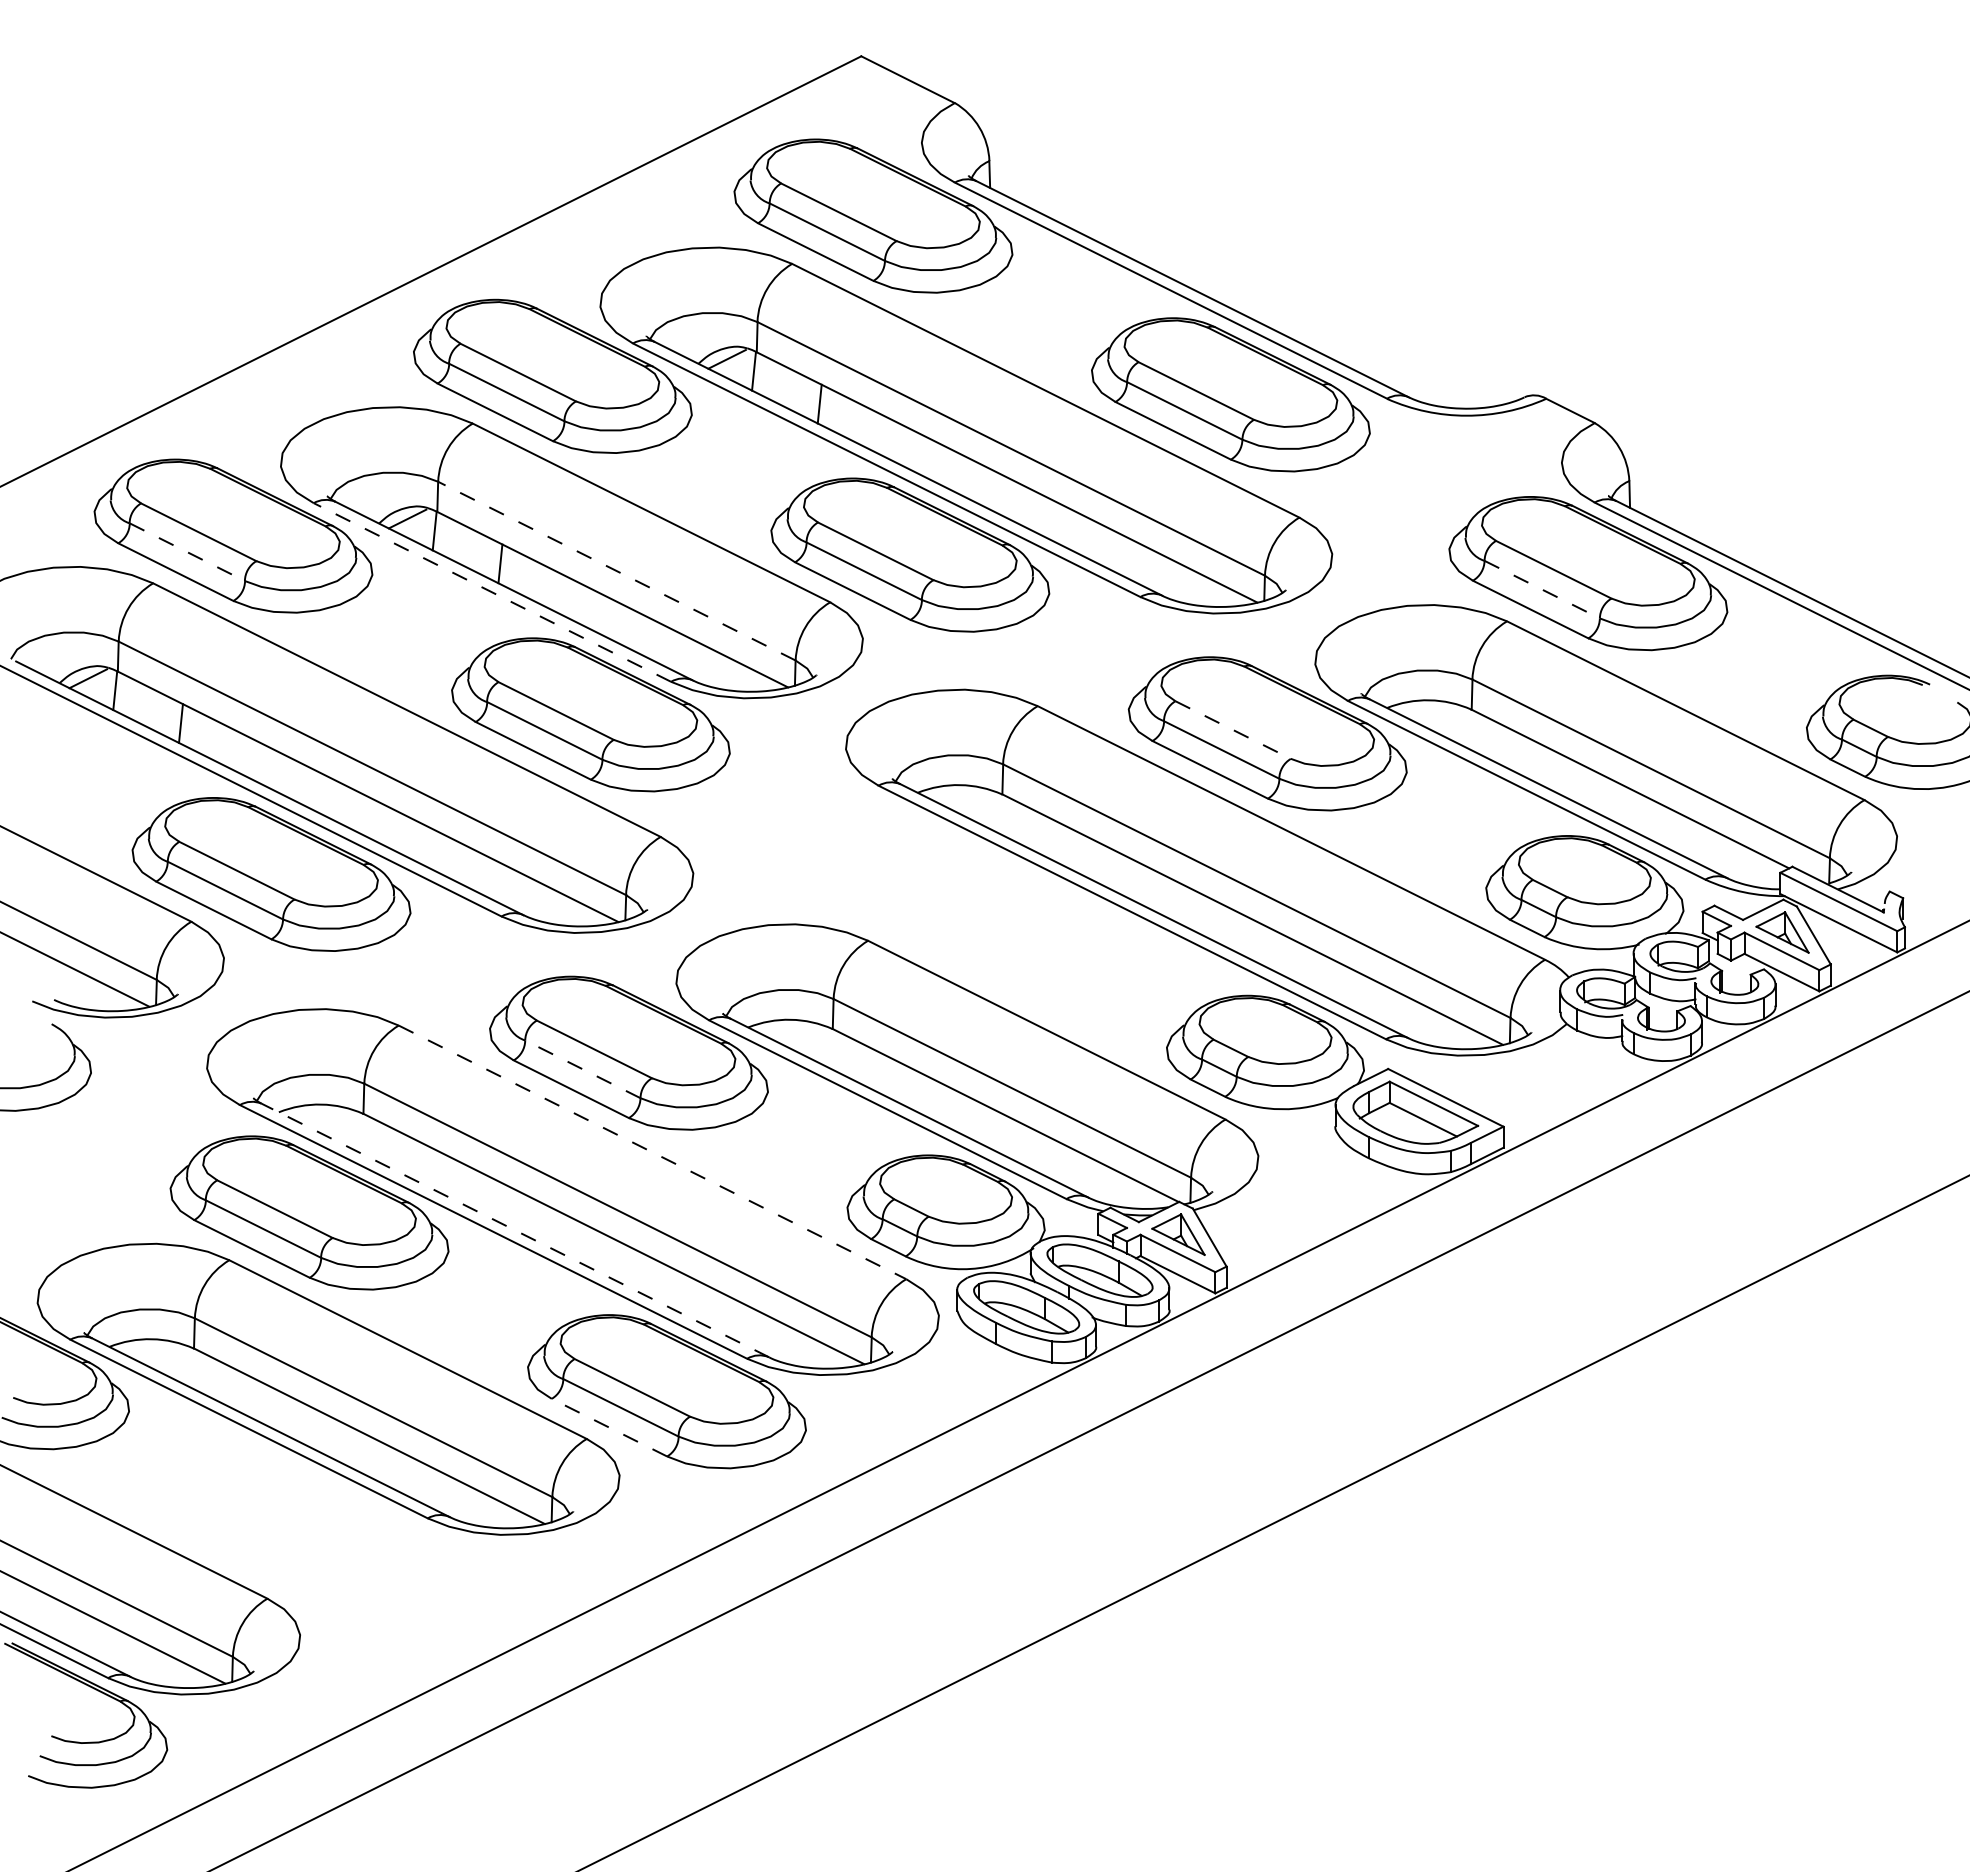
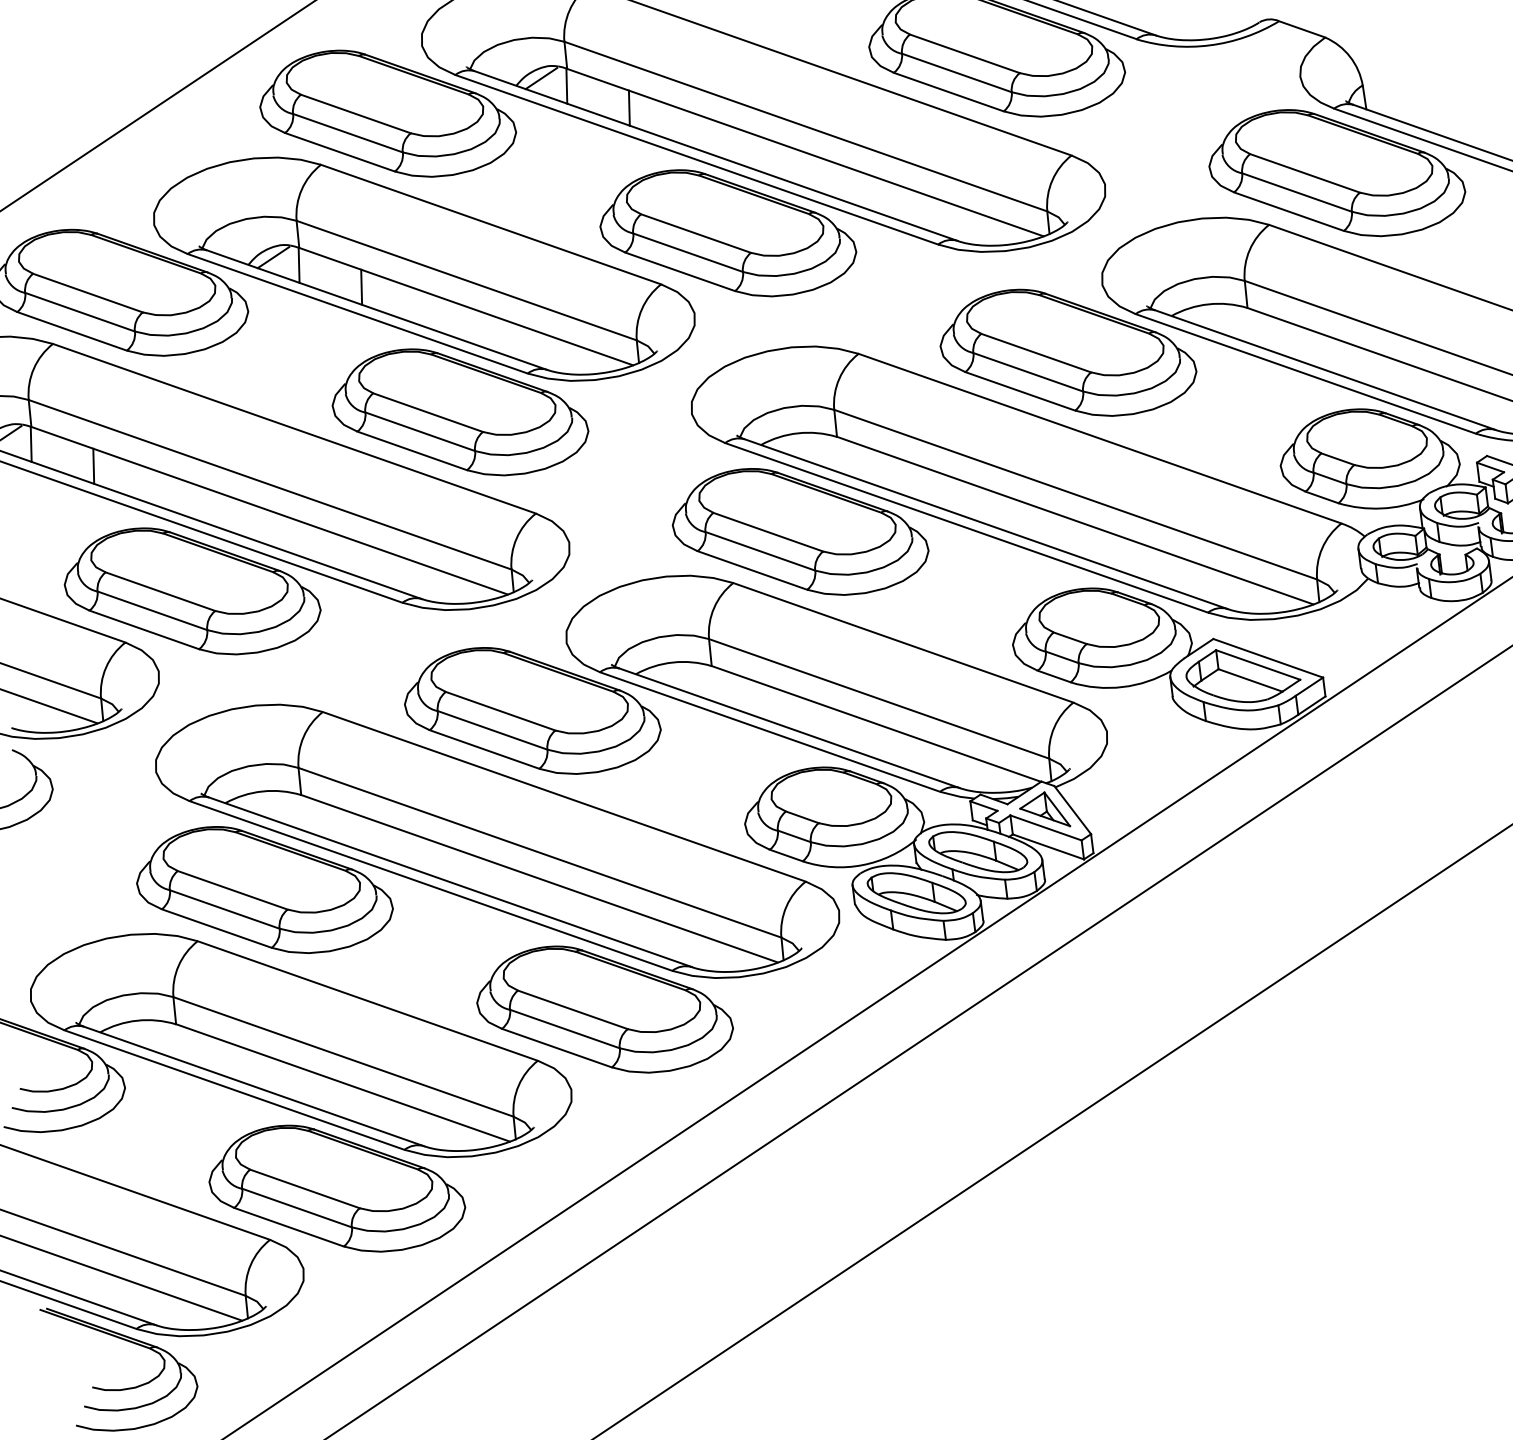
line: (187, 552) -> (80, 312), dashed -> solid
line: (616, 571) -> (466, 280), dashed -> solid
line: (1542, 589) -> (1297, 192), dashed -> solid
line: (492, 592) -> (357, 313), dashed -> solid
line: (1233, 730) -> (1036, 353), dashed -> solid
part: (948, 893) -> (799, 531), added
line: (582, 1069) -> (492, 730), dashed -> solid
line: (652, 1152) -> (564, 796), dashed -> solid
line: (515, 1230) -> (450, 882), dashed -> solid
line: (609, 1427) -> (556, 1047), dashed -> solid
part: (347, 1551) -> (336, 1188), added

